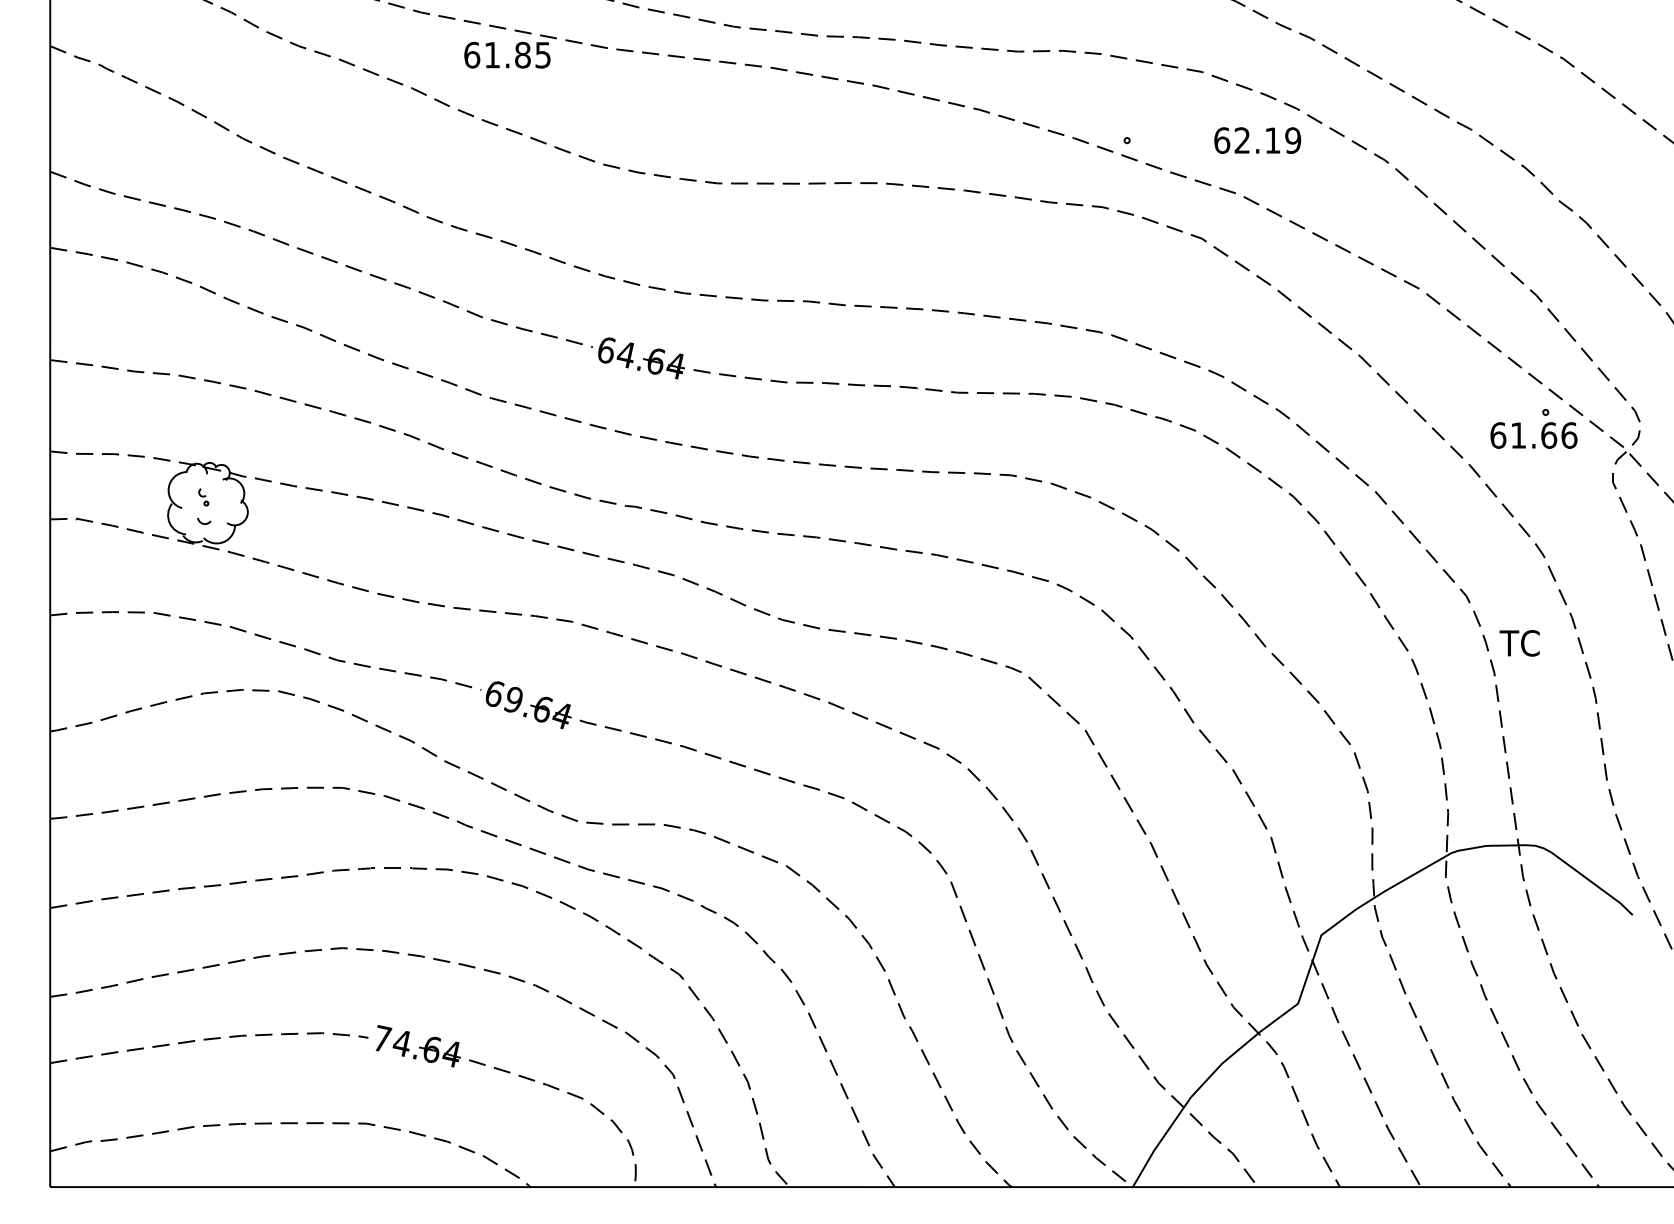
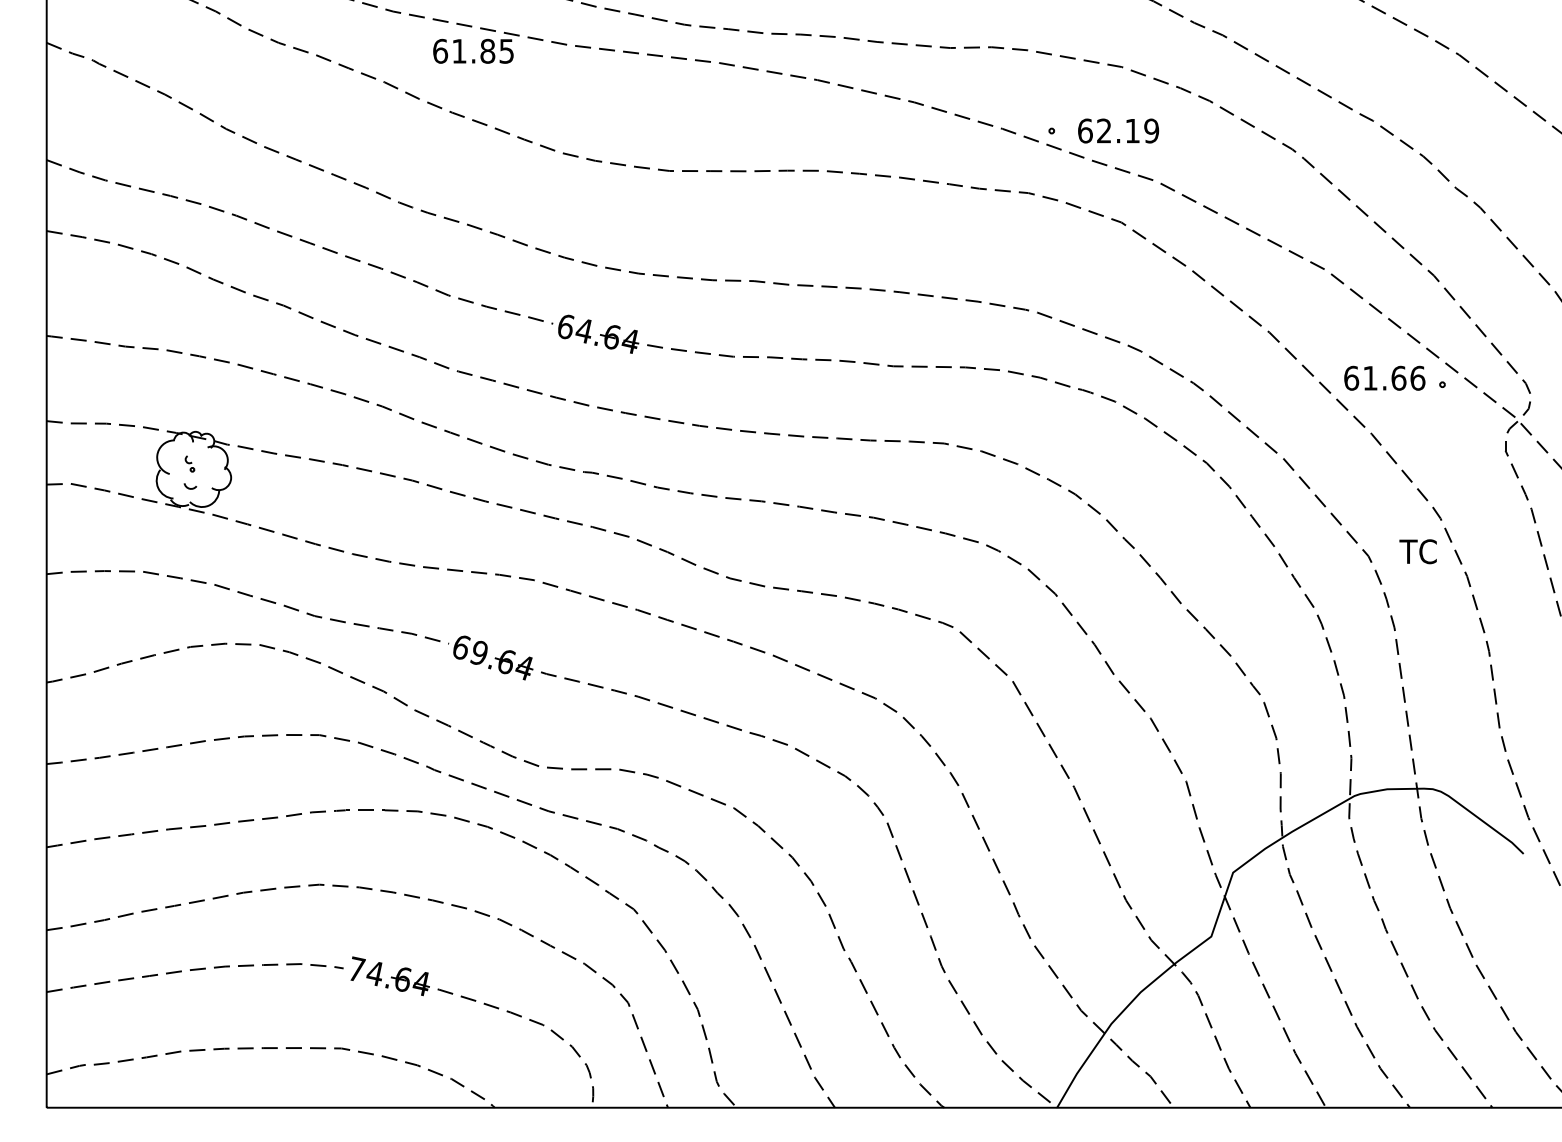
text: (1257, 140) -> (1118, 130), moved
text: (1533, 435) -> (1384, 378), moved
text: (1519, 643) -> (1417, 551), moved

